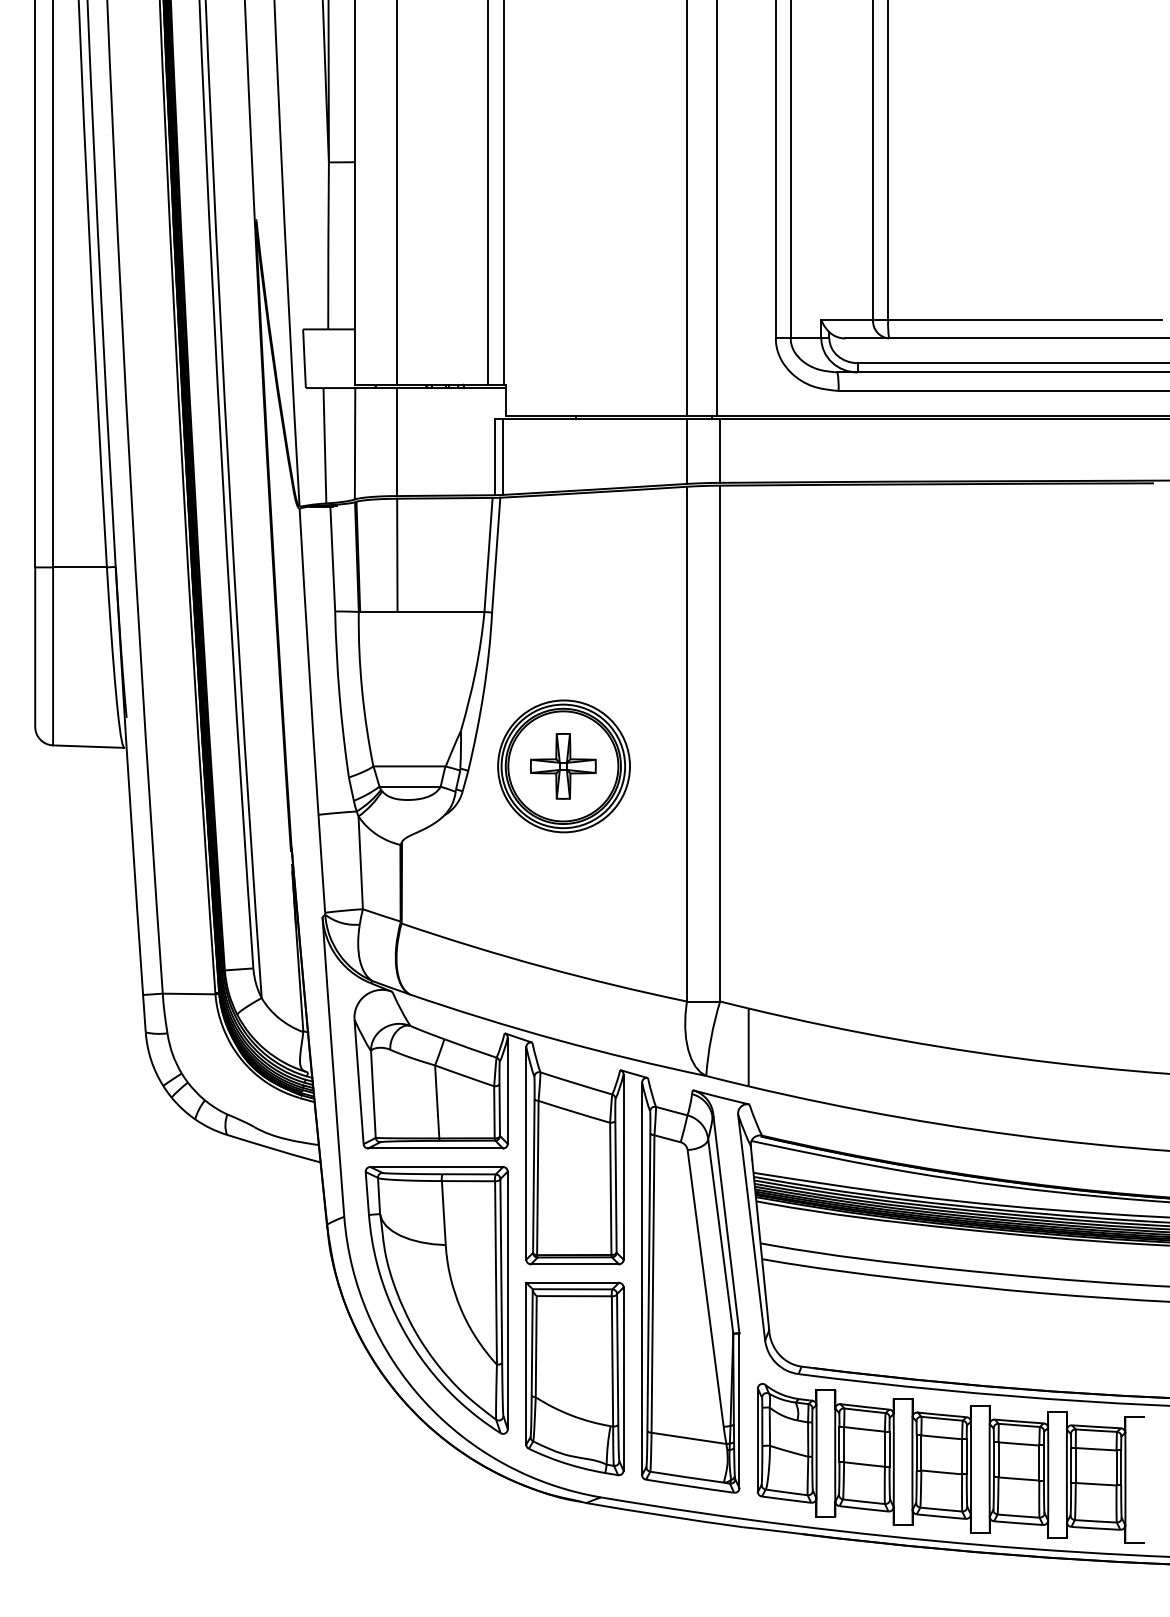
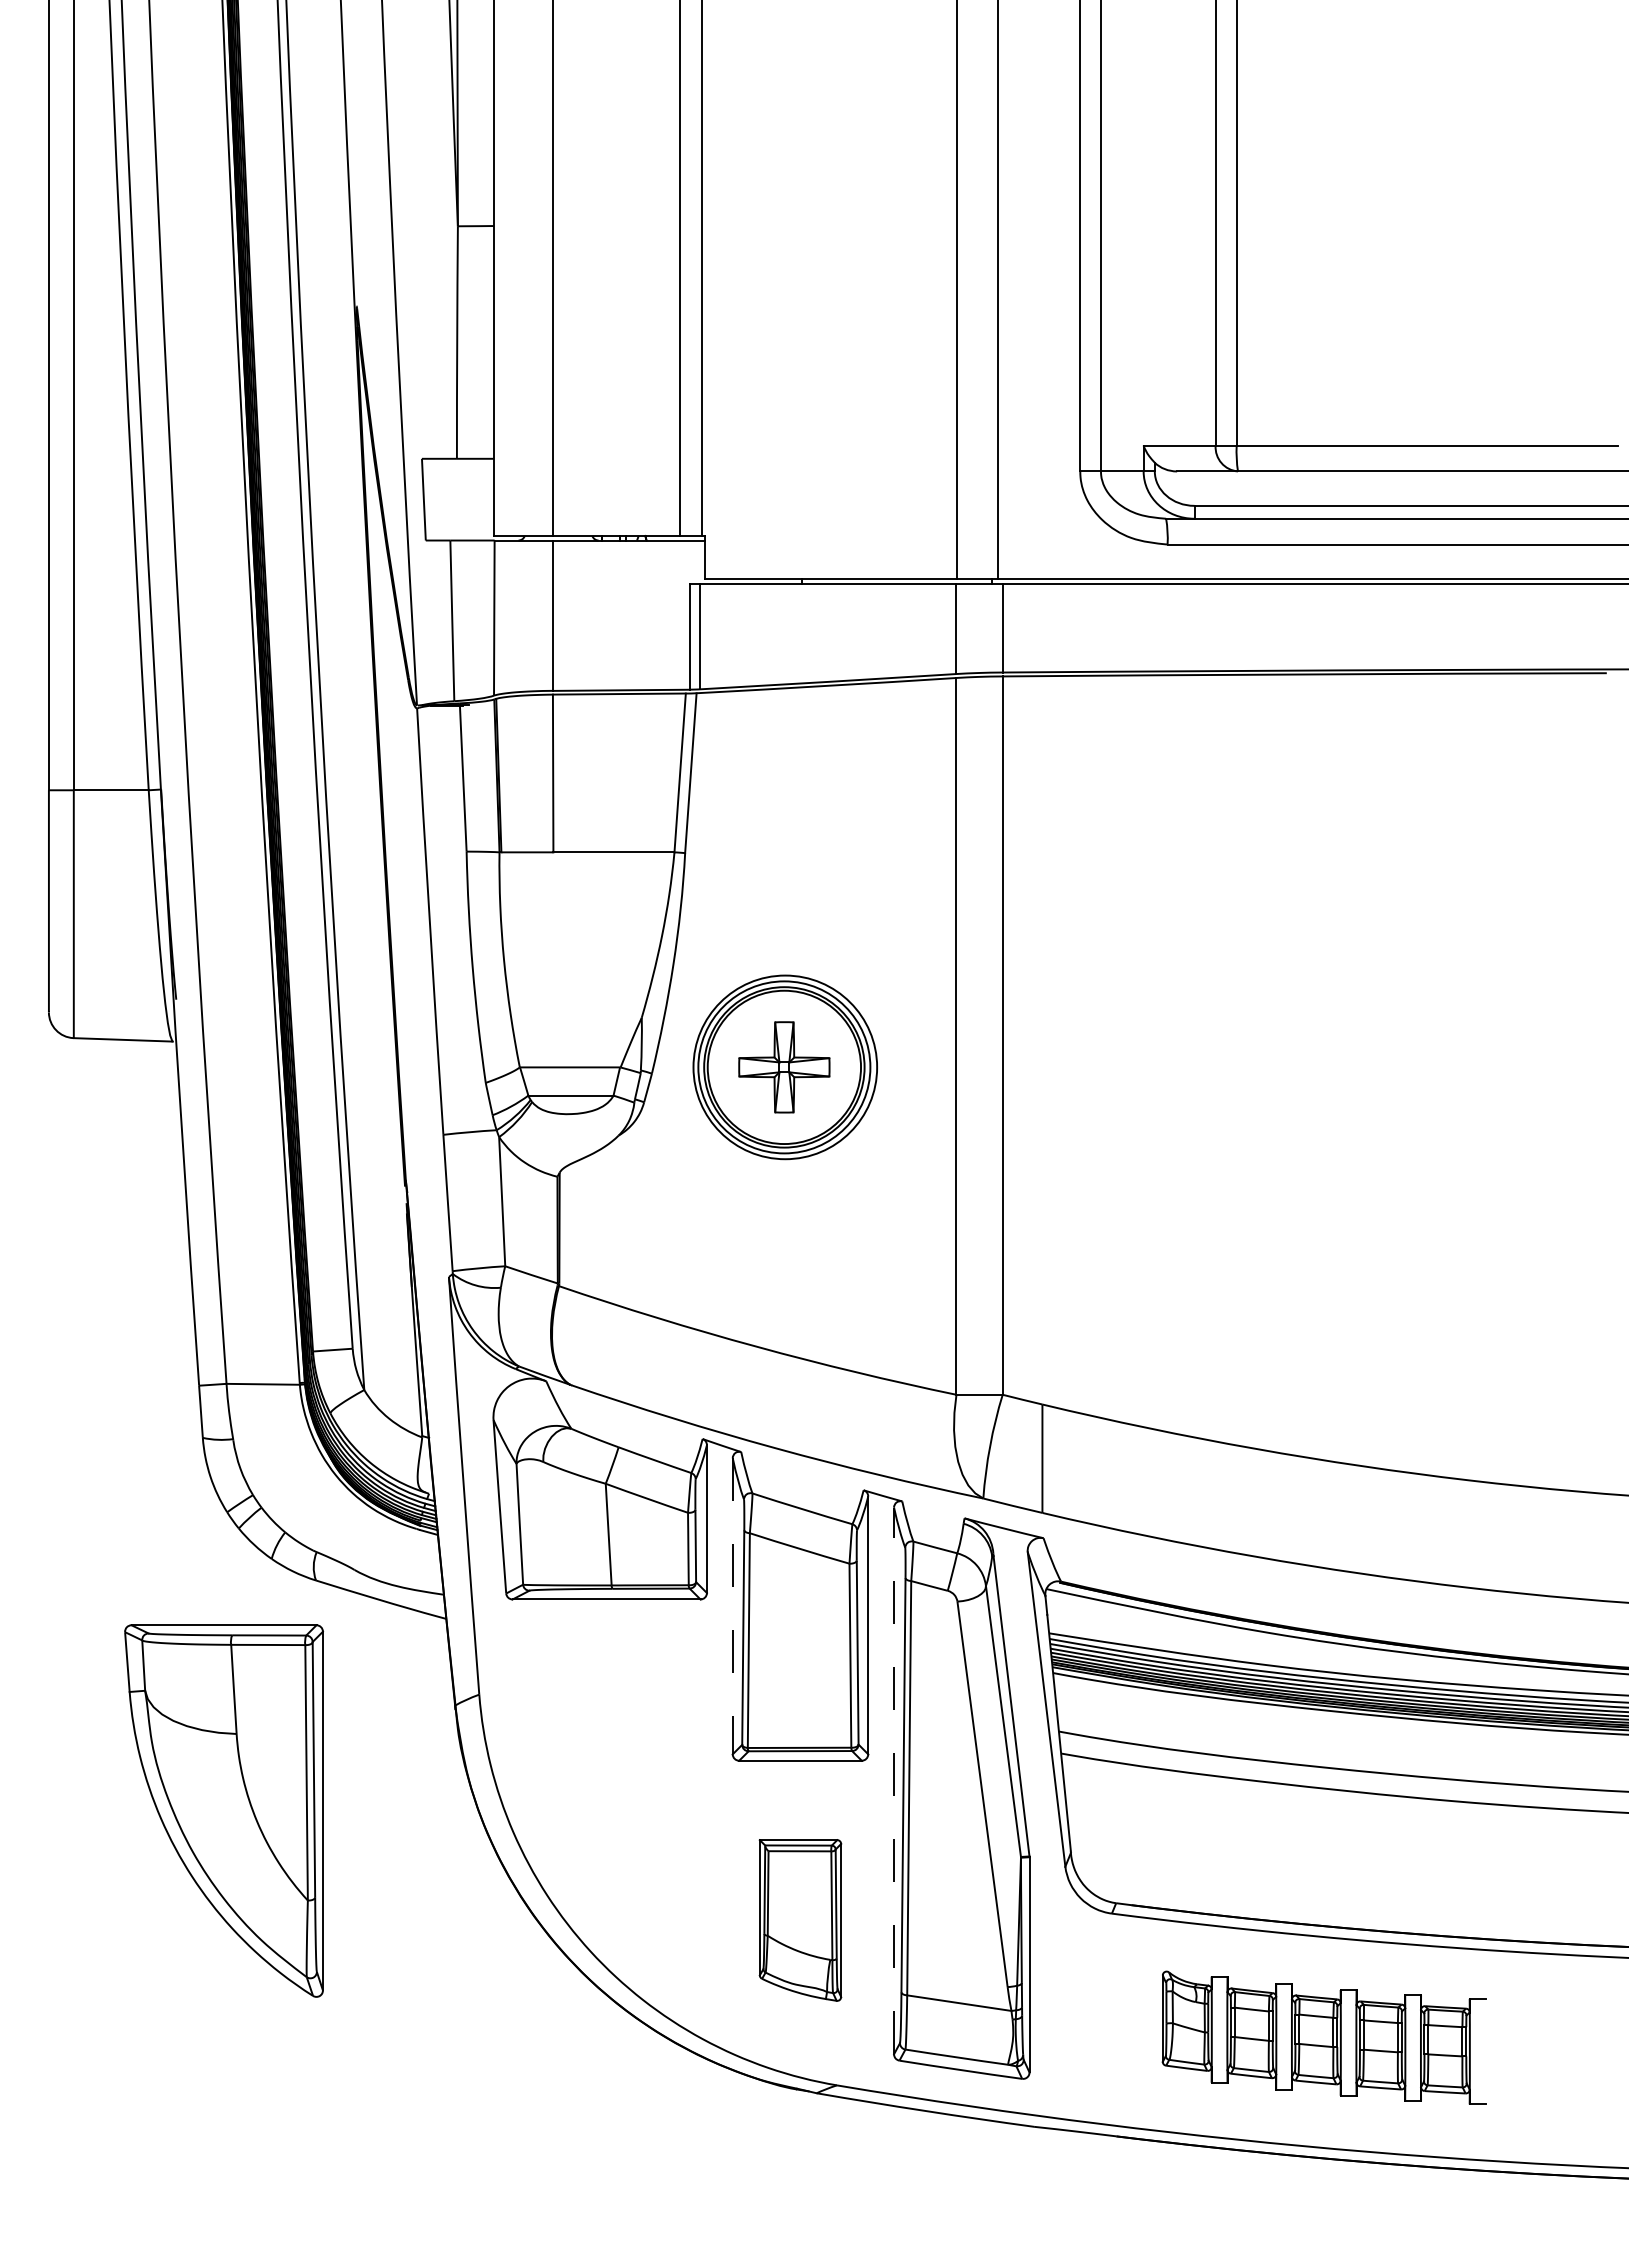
line: (526, 1153) -> (732, 1606), solid -> dashed
line: (642, 1278) -> (894, 1780), solid -> dashed
part: (436, 1300) -> (223, 1810), moved
part: (574, 1379) -> (800, 1920), size x0.6
part: (950, 1463) -> (1323, 2037), size x0.6

